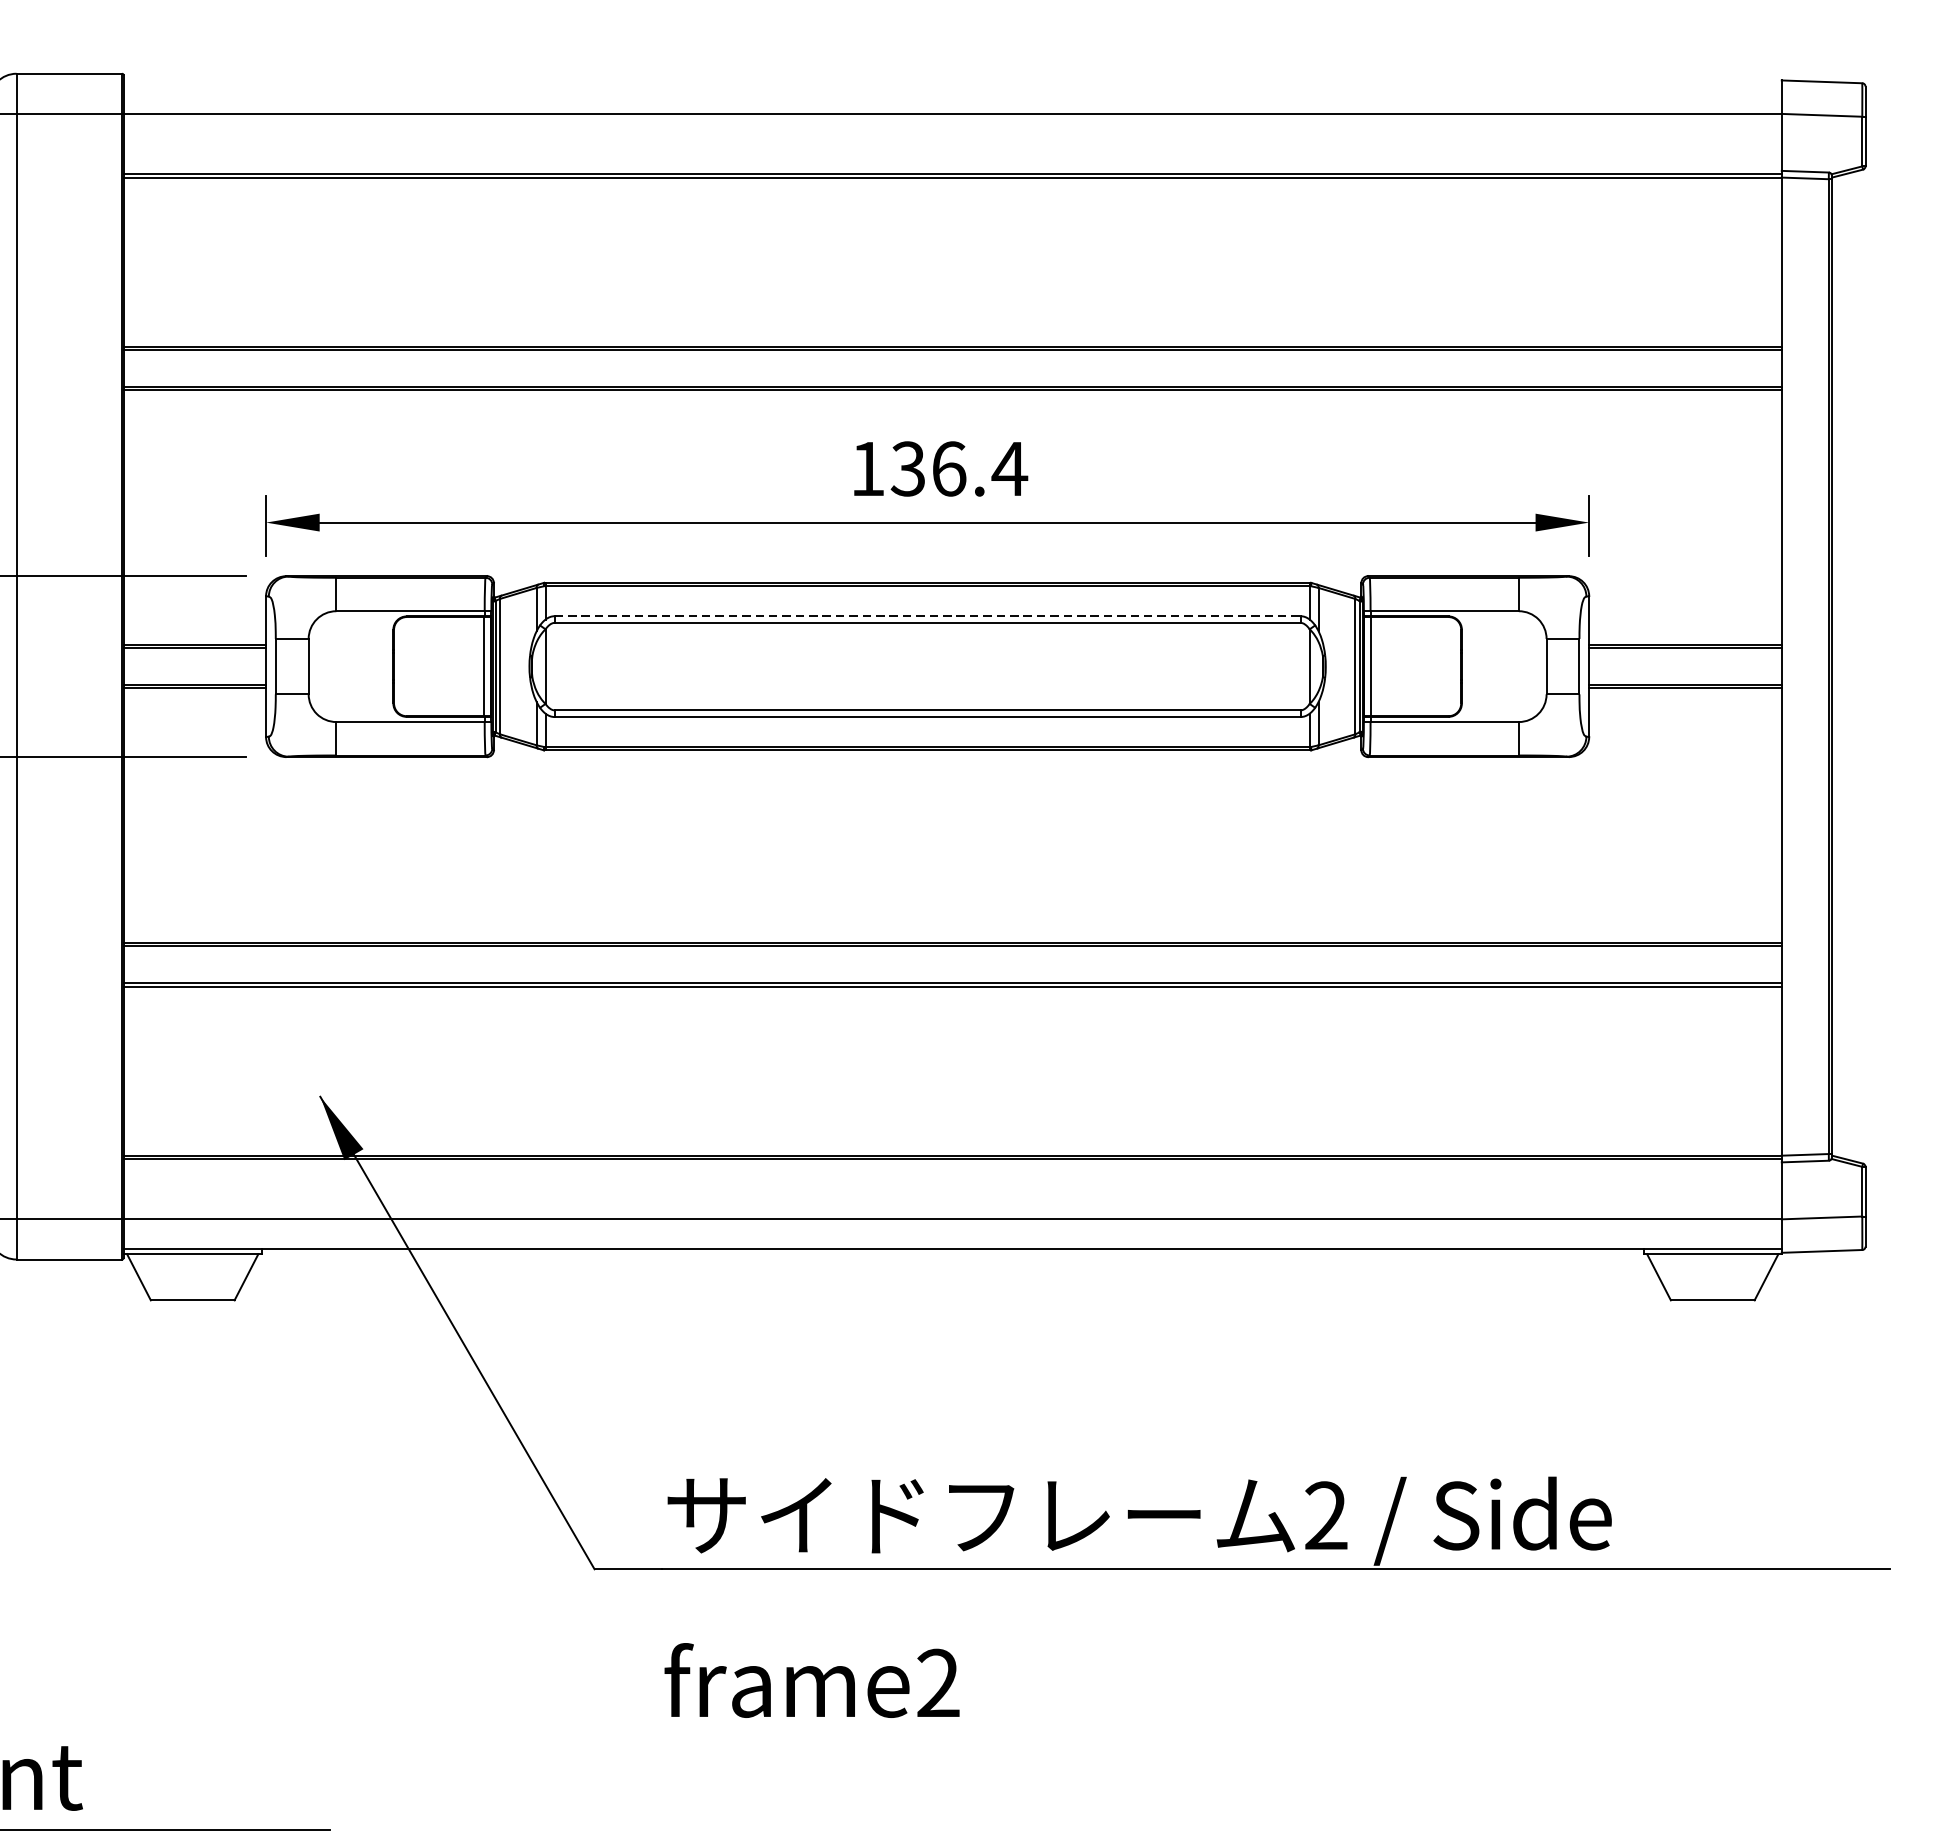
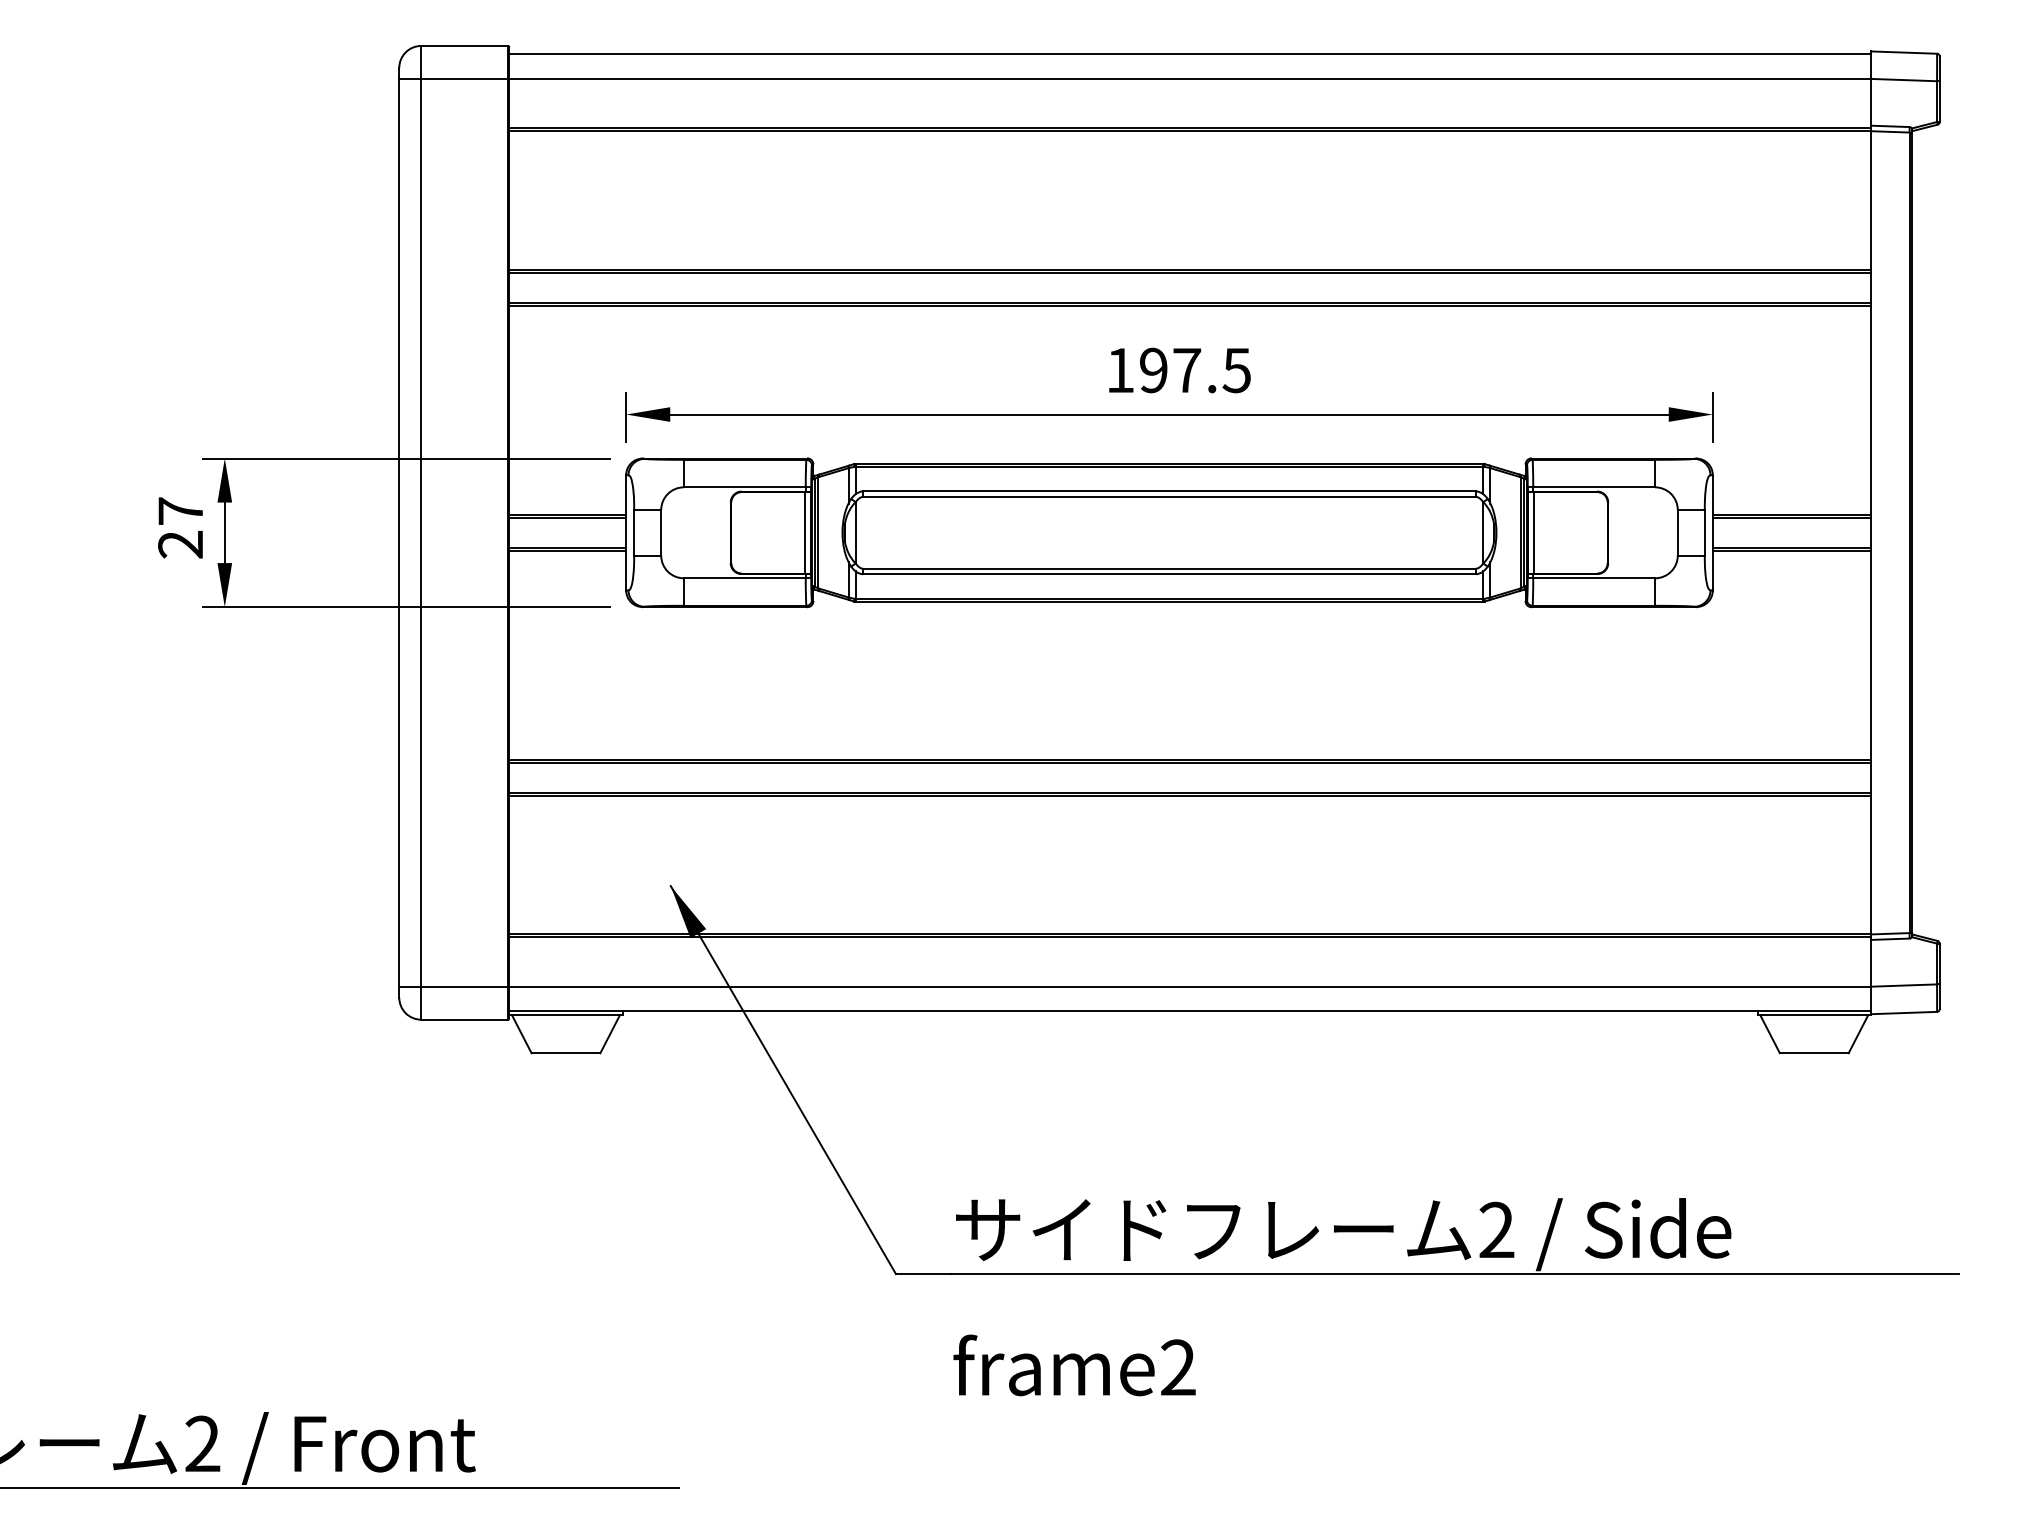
line: (951, 84) -> (1189, 54), added
text: (959, 468) -> (1195, 370), 136.4 -> 197.5
line: (927, 616) -> (1169, 491), dashed -> solid

